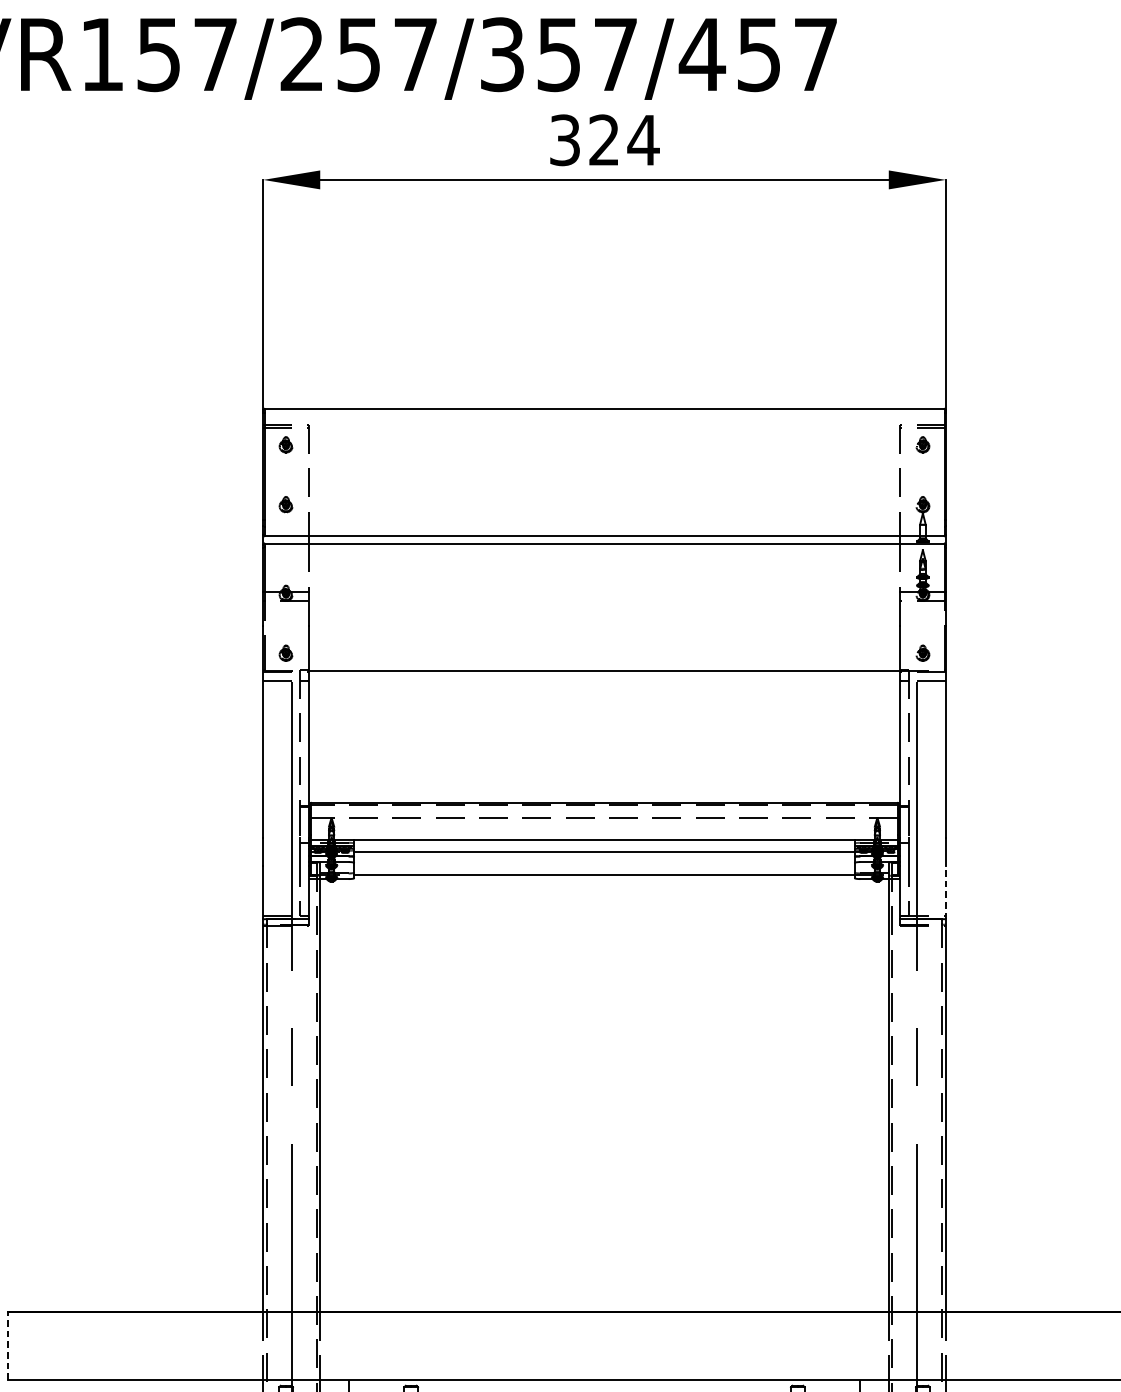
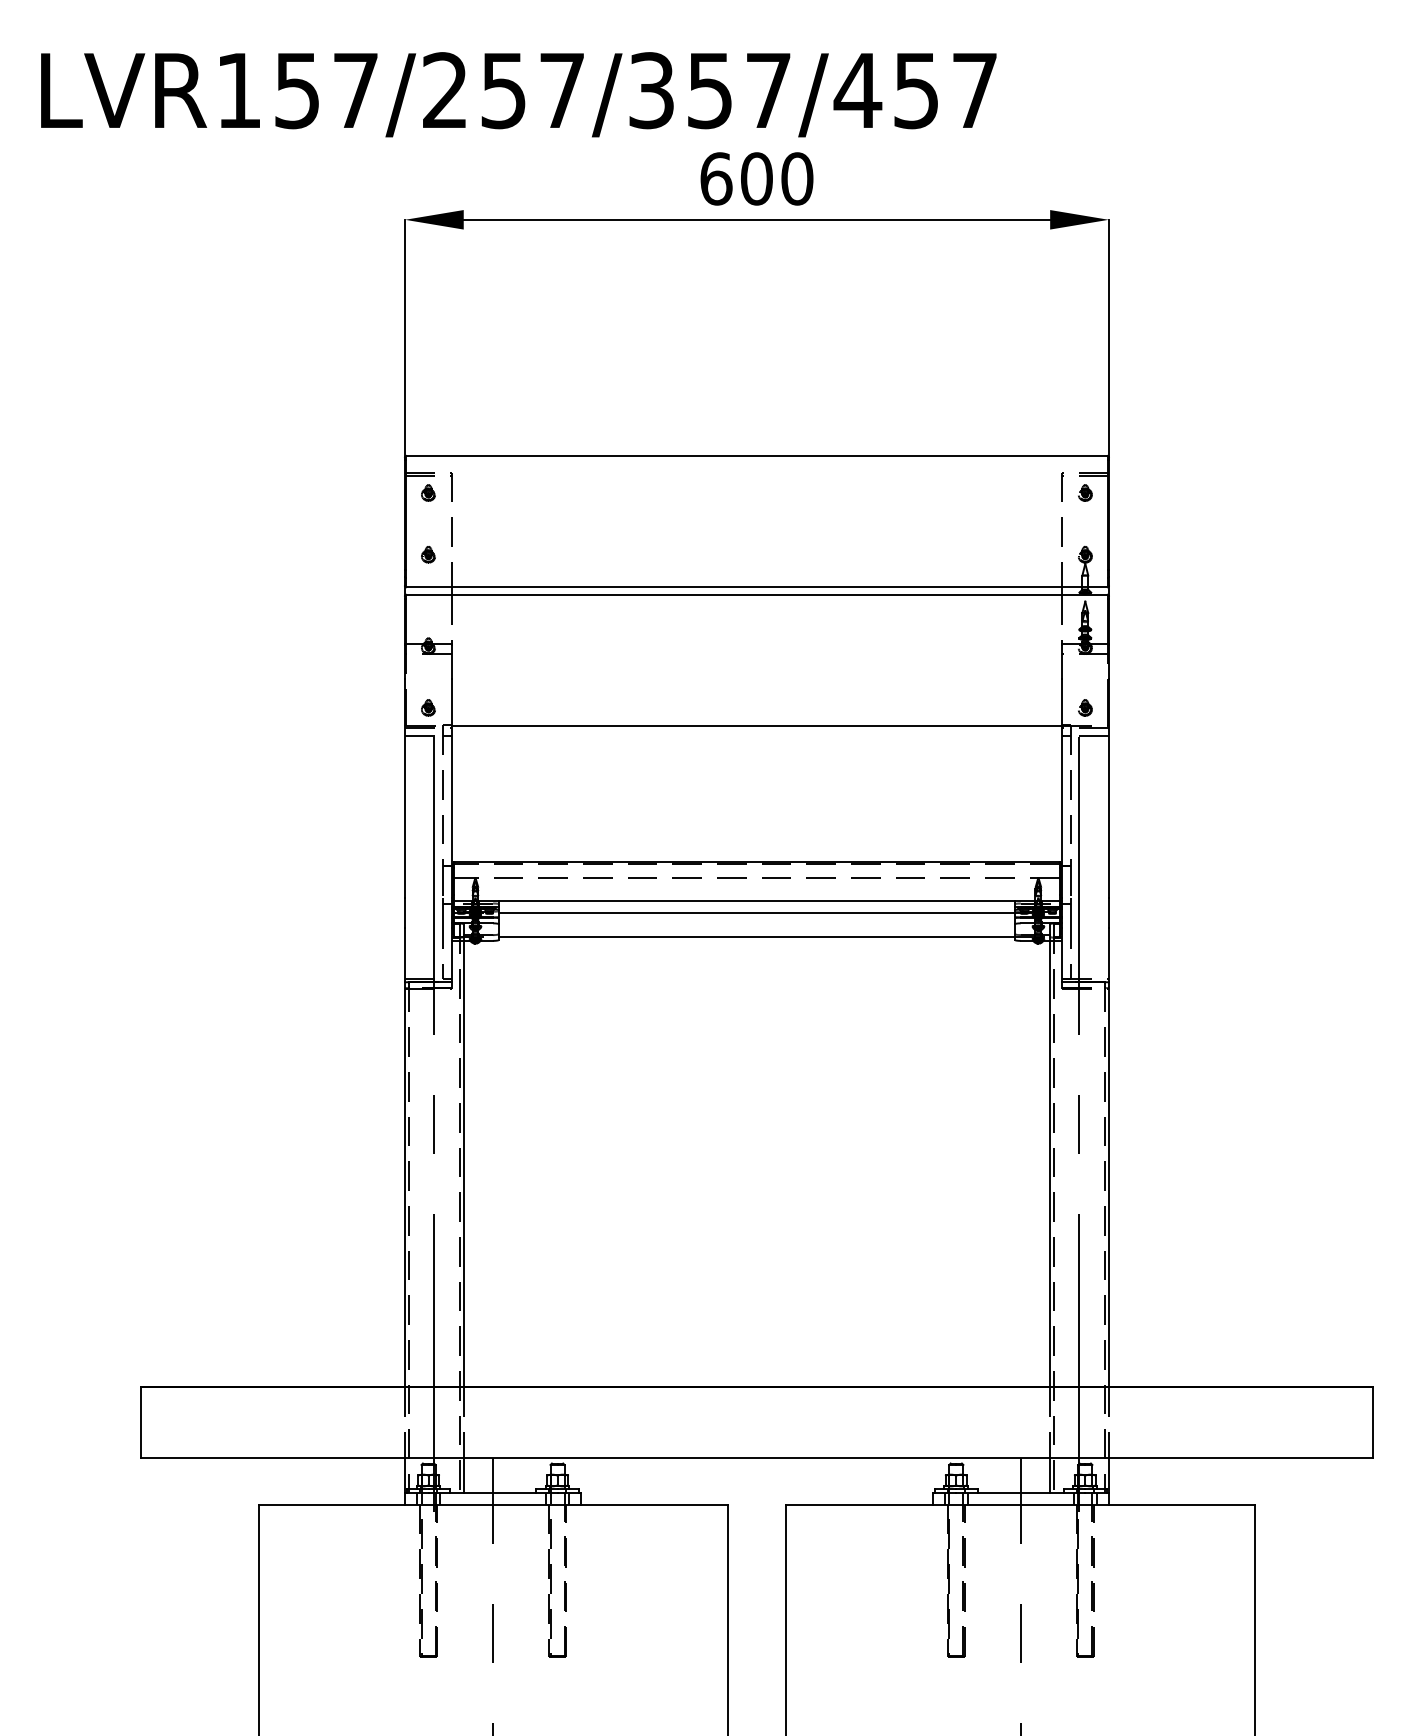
text: (605, 139) -> (757, 178), 324 -> 600
line: (945, 892) -> (1108, 954), dashed -> solid
line: (7, 1346) -> (141, 1422), dashed -> solid

